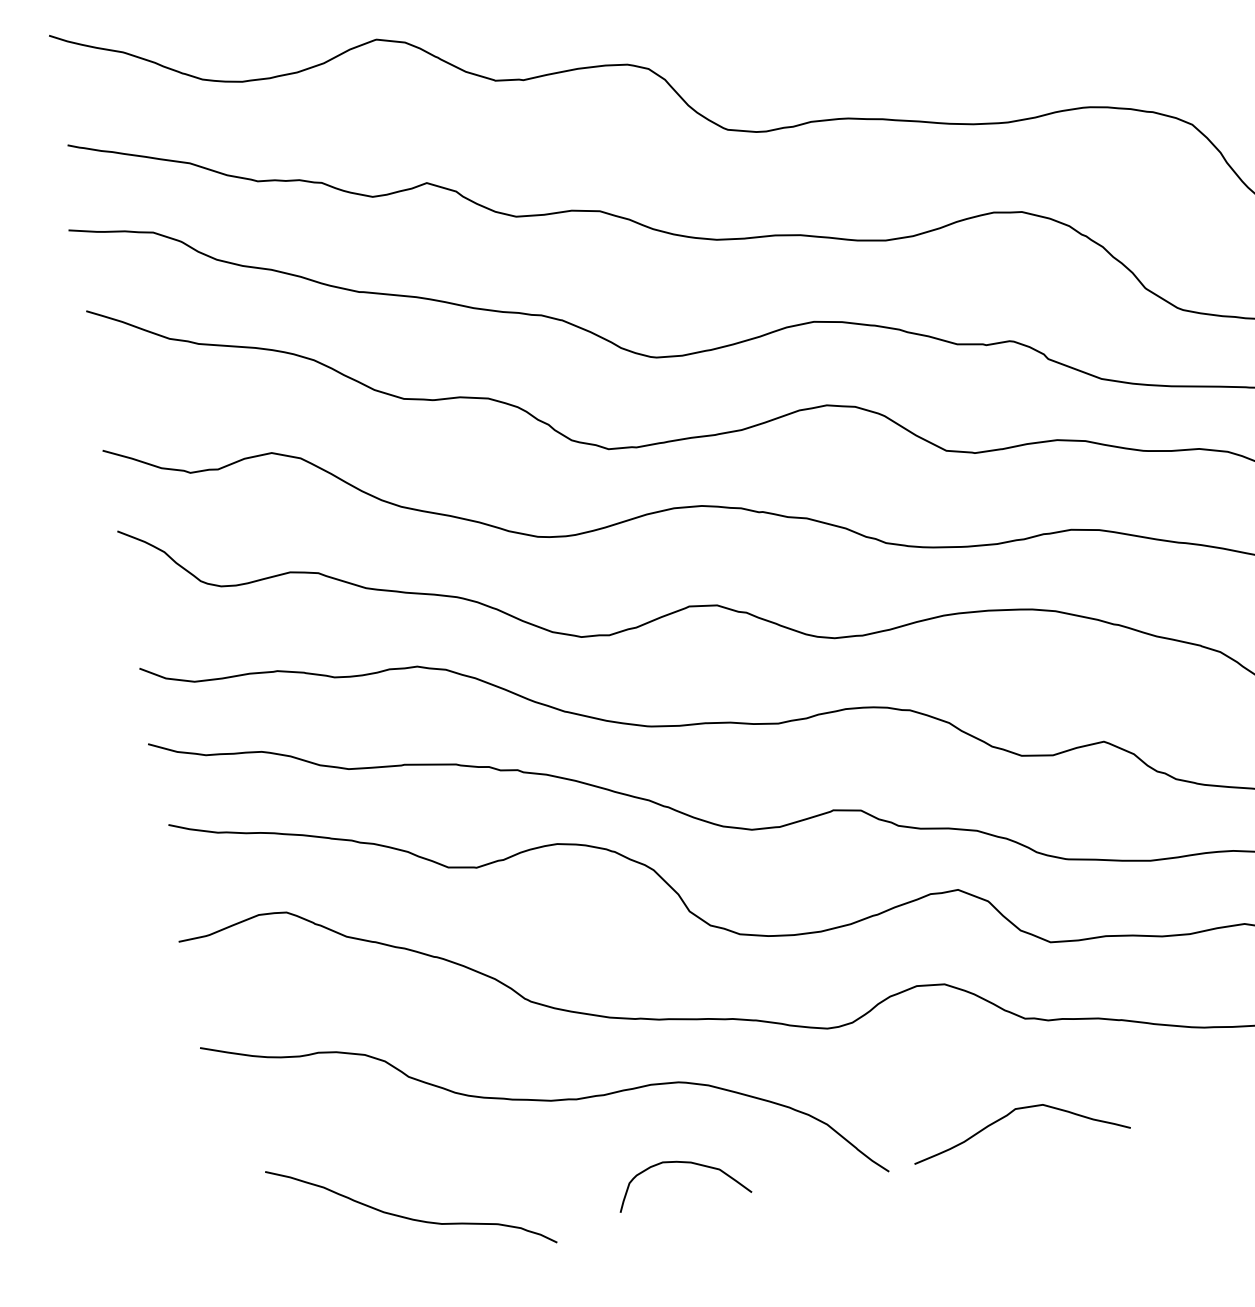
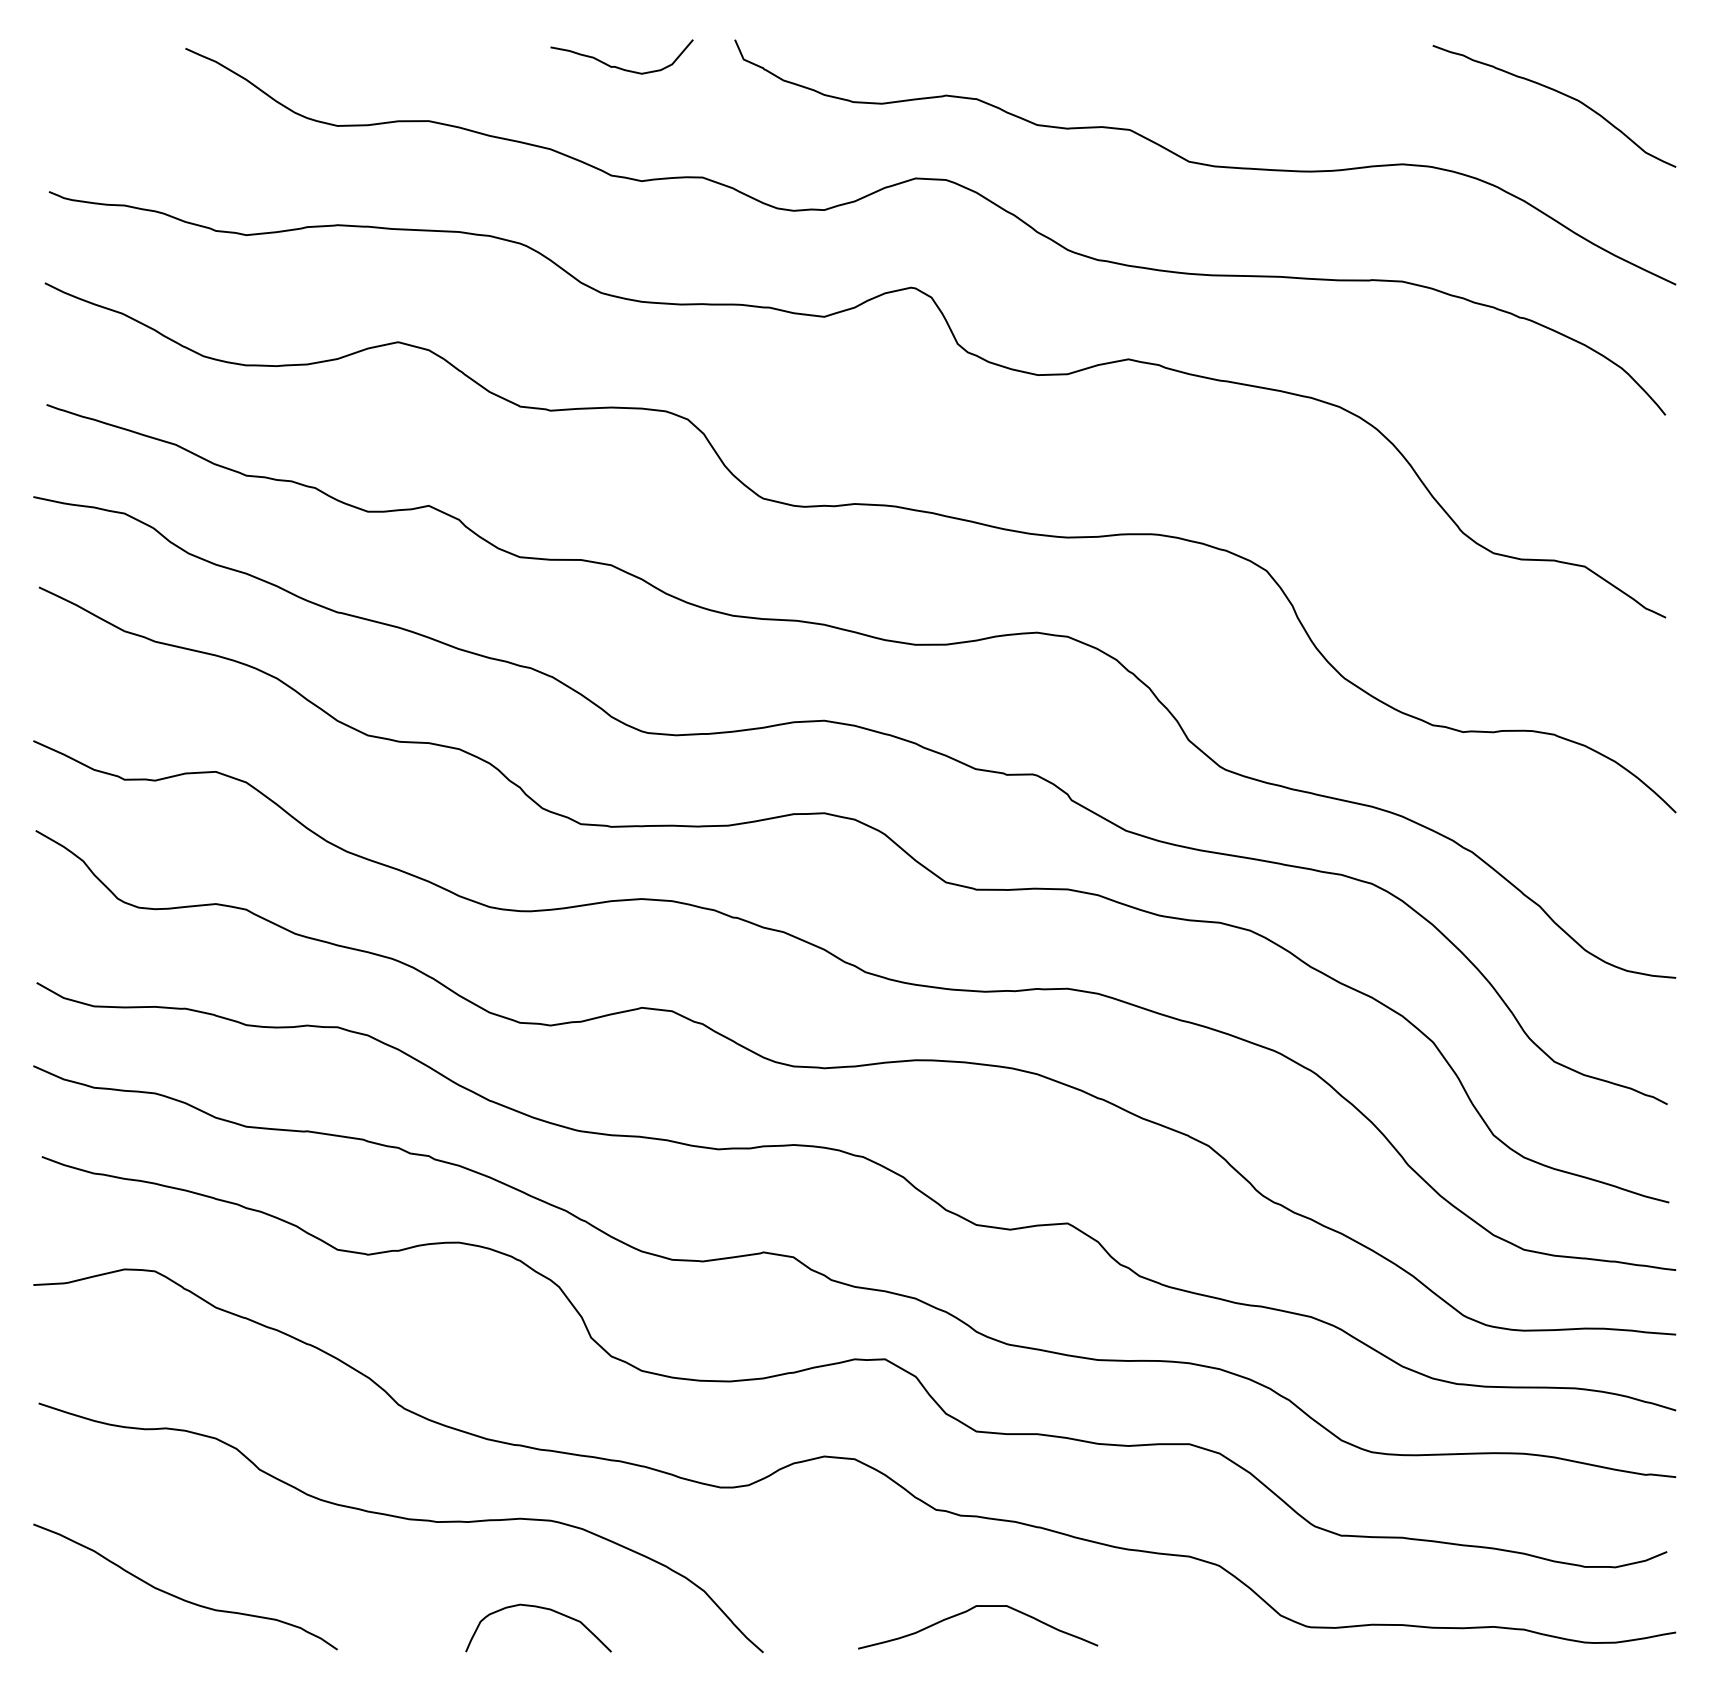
curve: (1010, 1113) -> (970, 1610), moved
curve: (408, 1217) -> (180, 1597), moved

